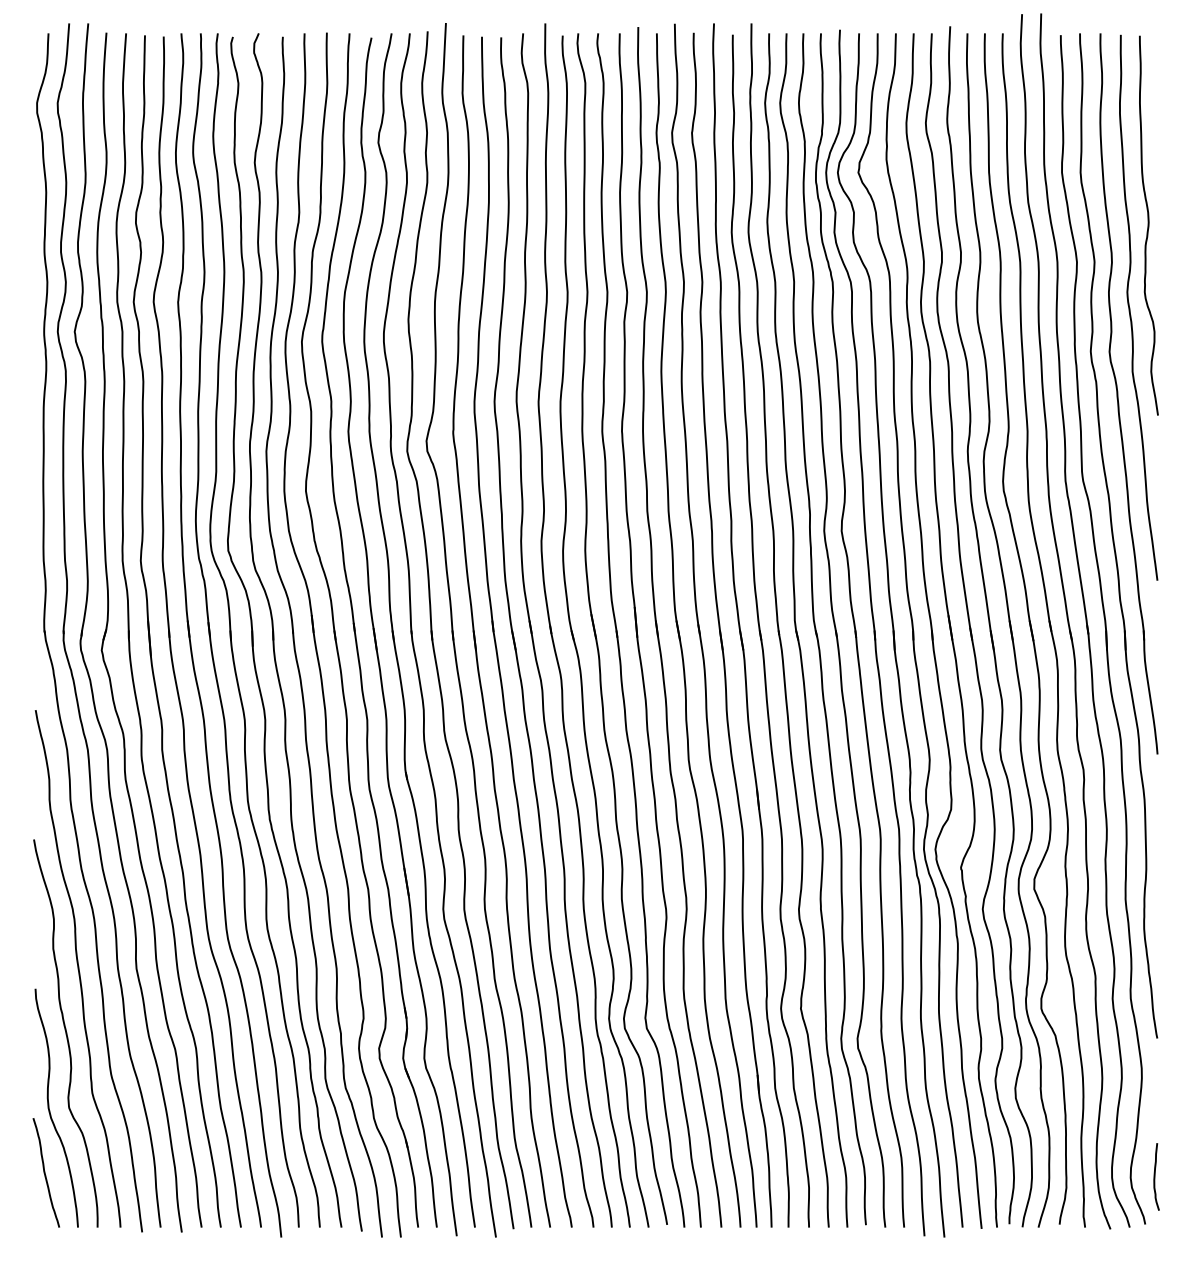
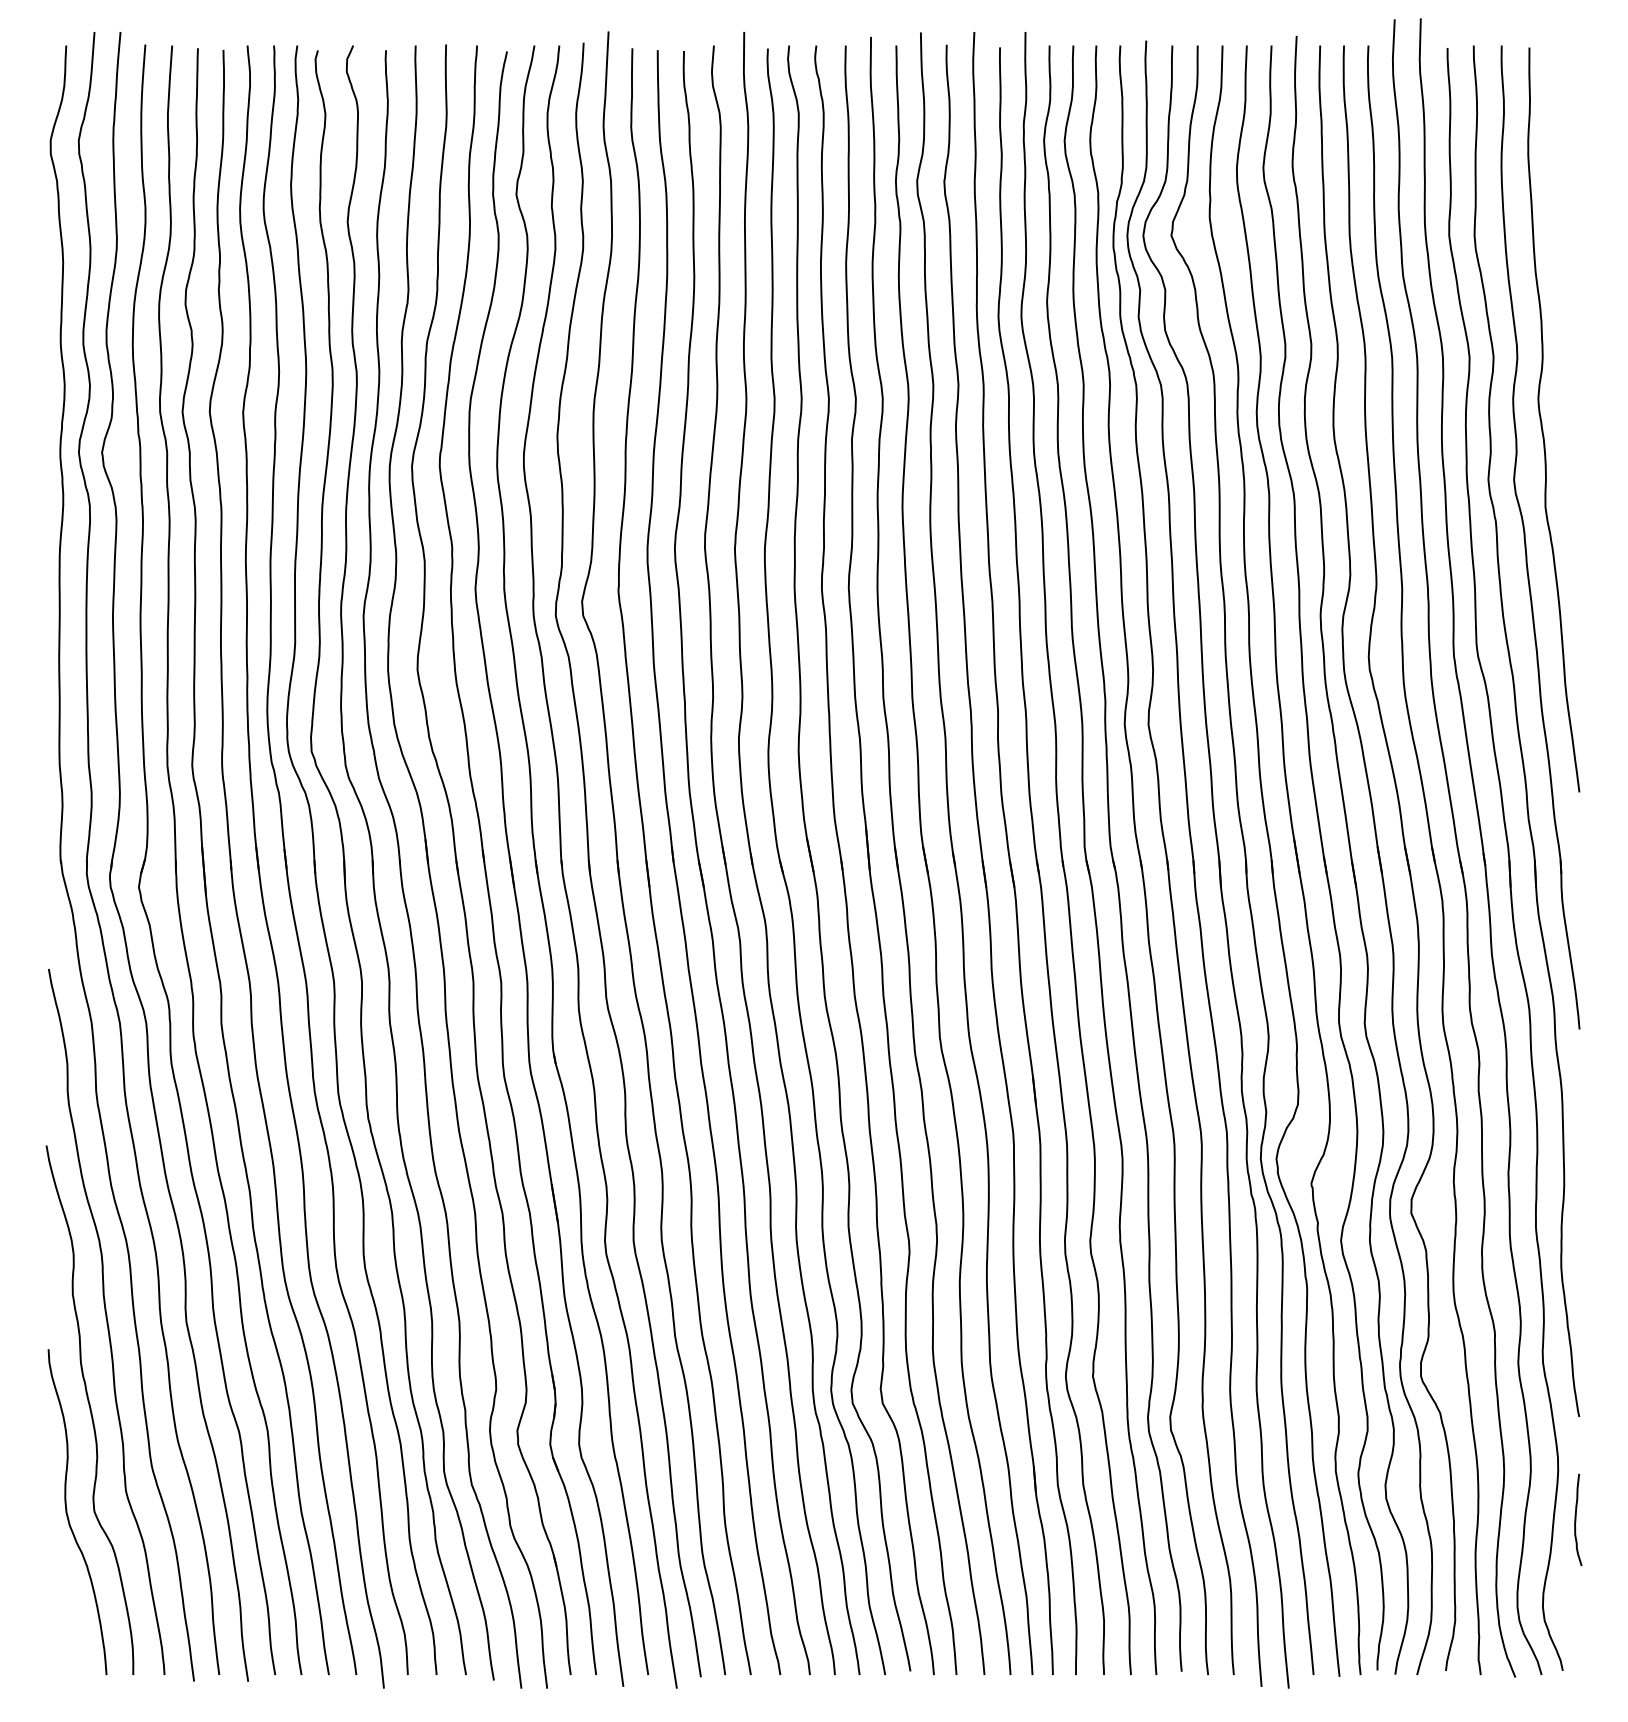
curve: (1148, 225) -> (1567, 307), removed
curve: (45, 1172) -> (62, 1599), removed
curve: (1155, 1176) -> (1576, 1519), moved

